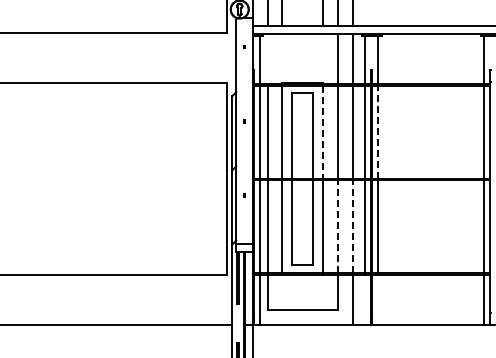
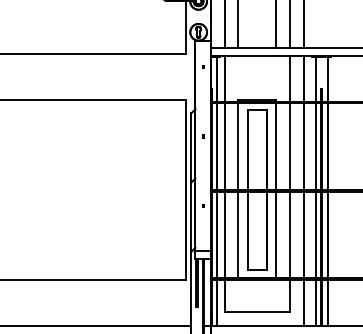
line: (267, 59) -> (224, 78), added
line: (378, 131) -> (328, 145), dashed -> solid
line: (323, 132) -> (276, 146), dashed -> solid
line: (337, 226) -> (289, 234), dashed -> solid
line: (352, 226) -> (303, 234), dashed -> solid
line: (365, 299) -> (315, 302), added
line: (378, 299) -> (328, 302), added

